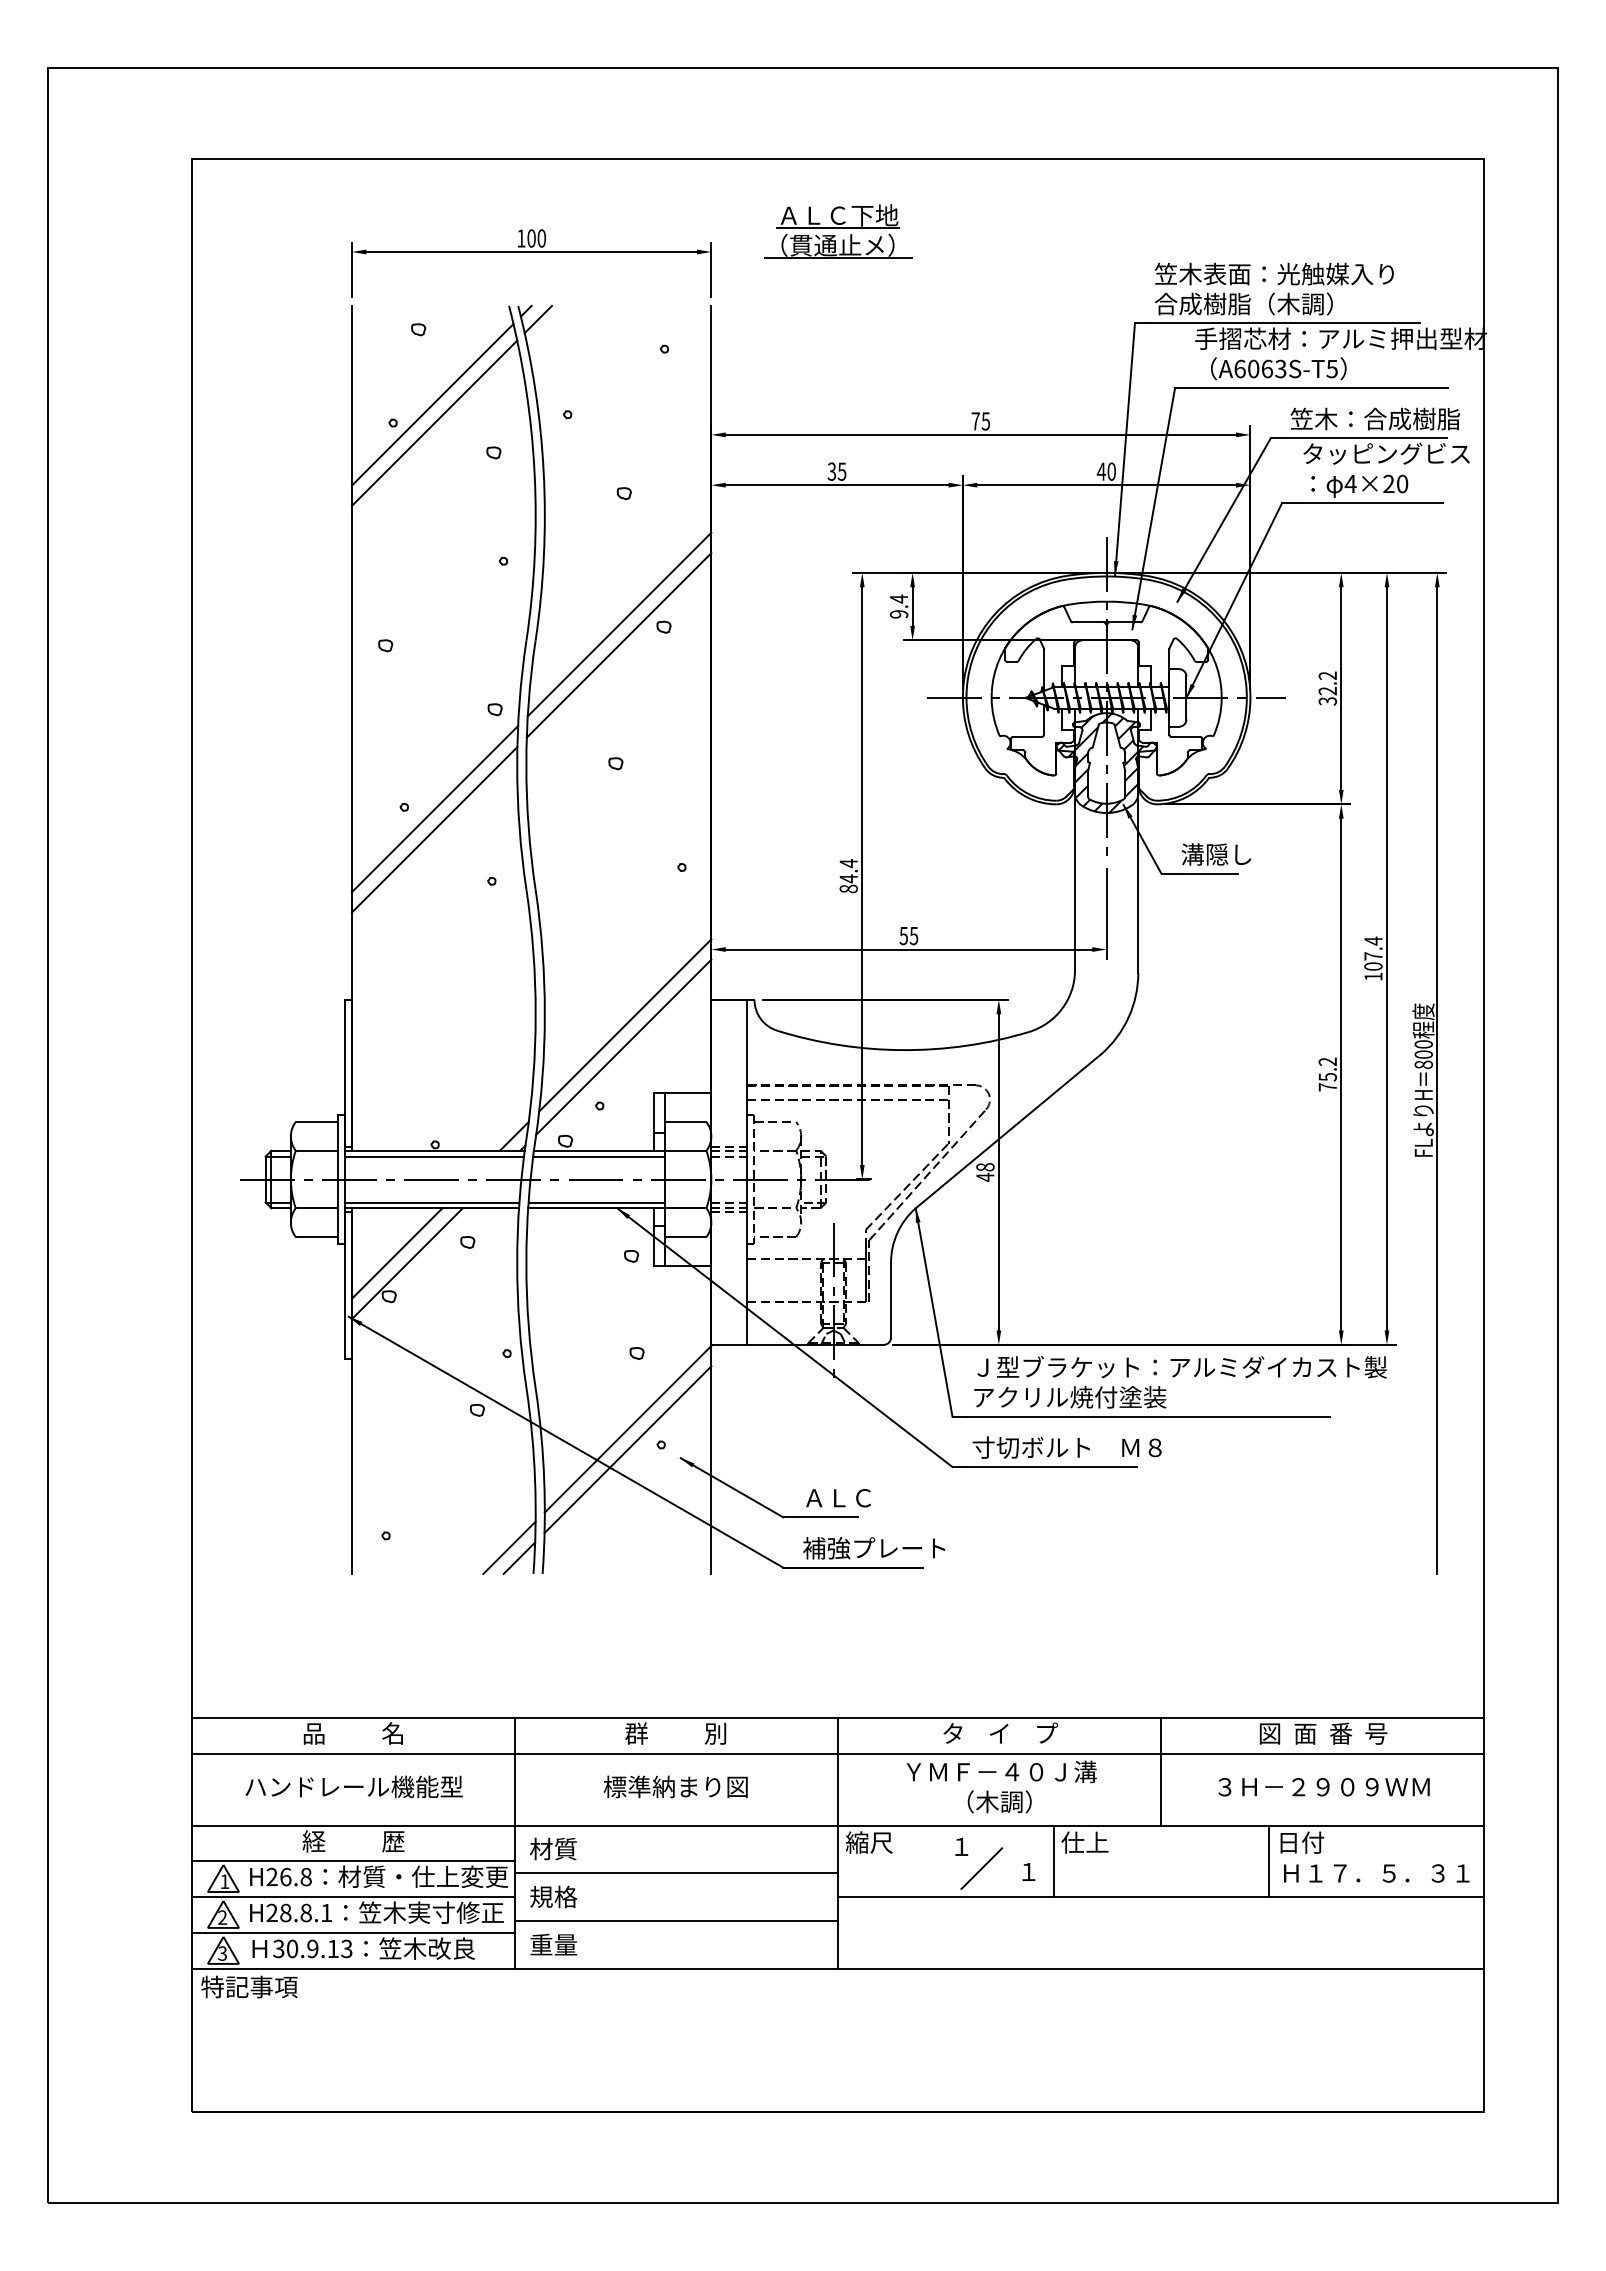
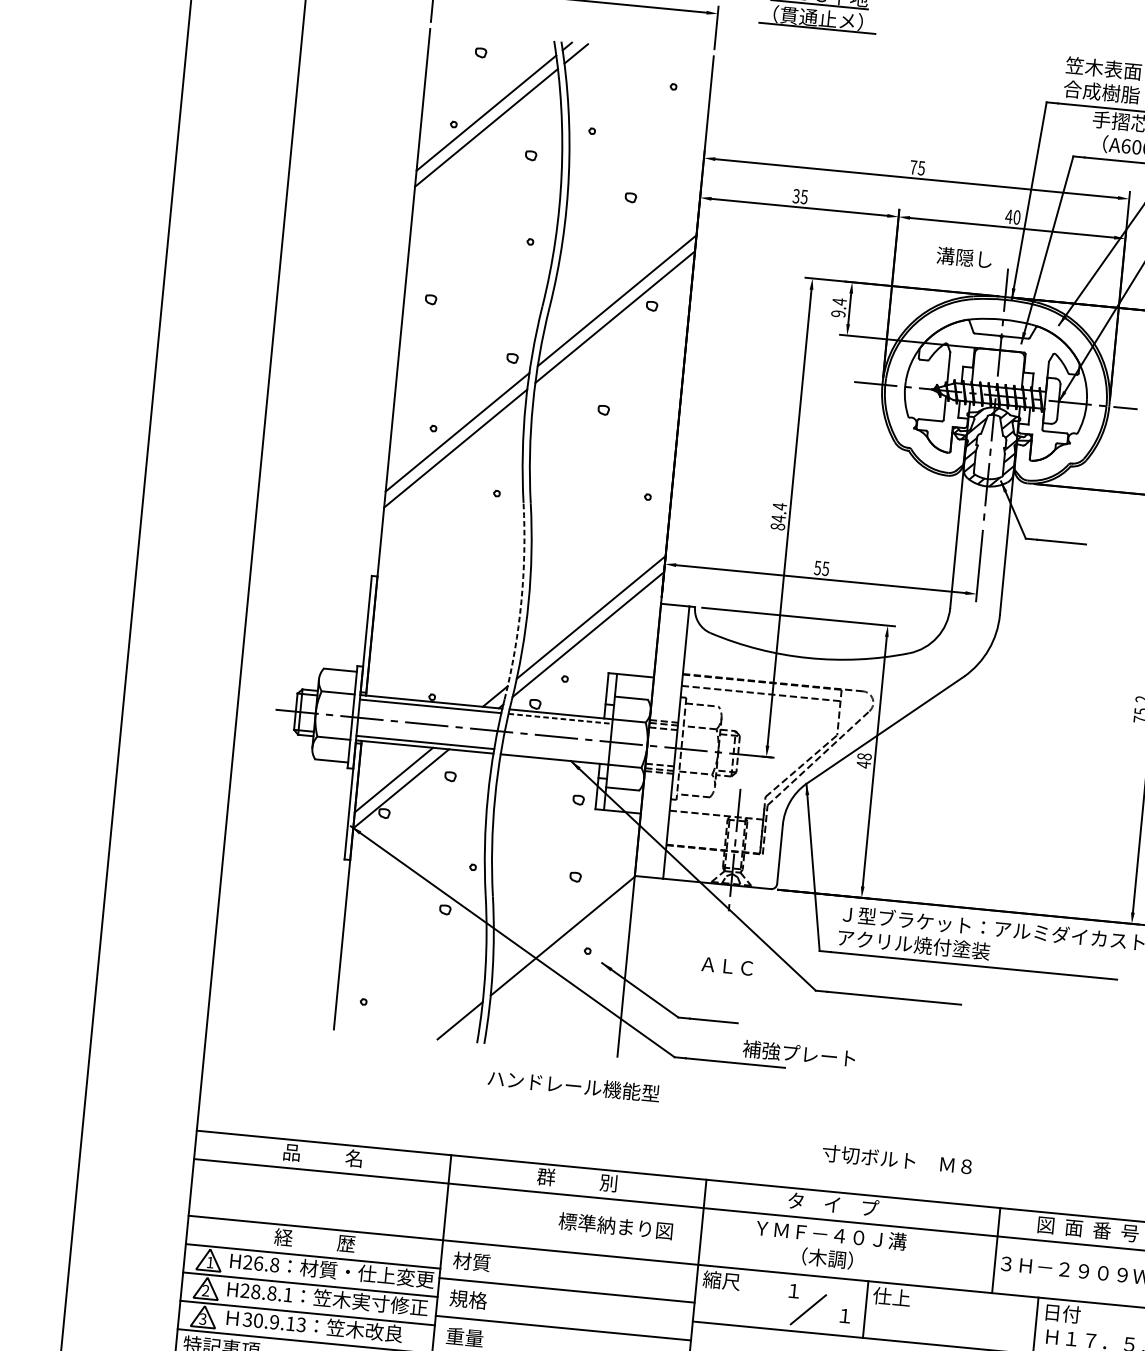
text: (1216, 854) -> (964, 257), moved
arc: (535, 1014) -> (521, 602), solid -> dashed
line: (598, 1156) -> (560, 718), solid -> dashed
line: (596, 1202) -> (555, 754), removed
text: (1066, 1447) -> (896, 1159), moved
line: (627, 1449) -> (560, 952), removed
text: (838, 1498) -> (727, 966), moved
text: (874, 1548) -> (799, 1053), moved
line: (519, 1557) -> (467, 1029), removed
line: (1161, 1771) -> (996, 1250), moved
text: (353, 1786) -> (573, 1085), moved
text: (675, 1786) -> (615, 1225), moved

